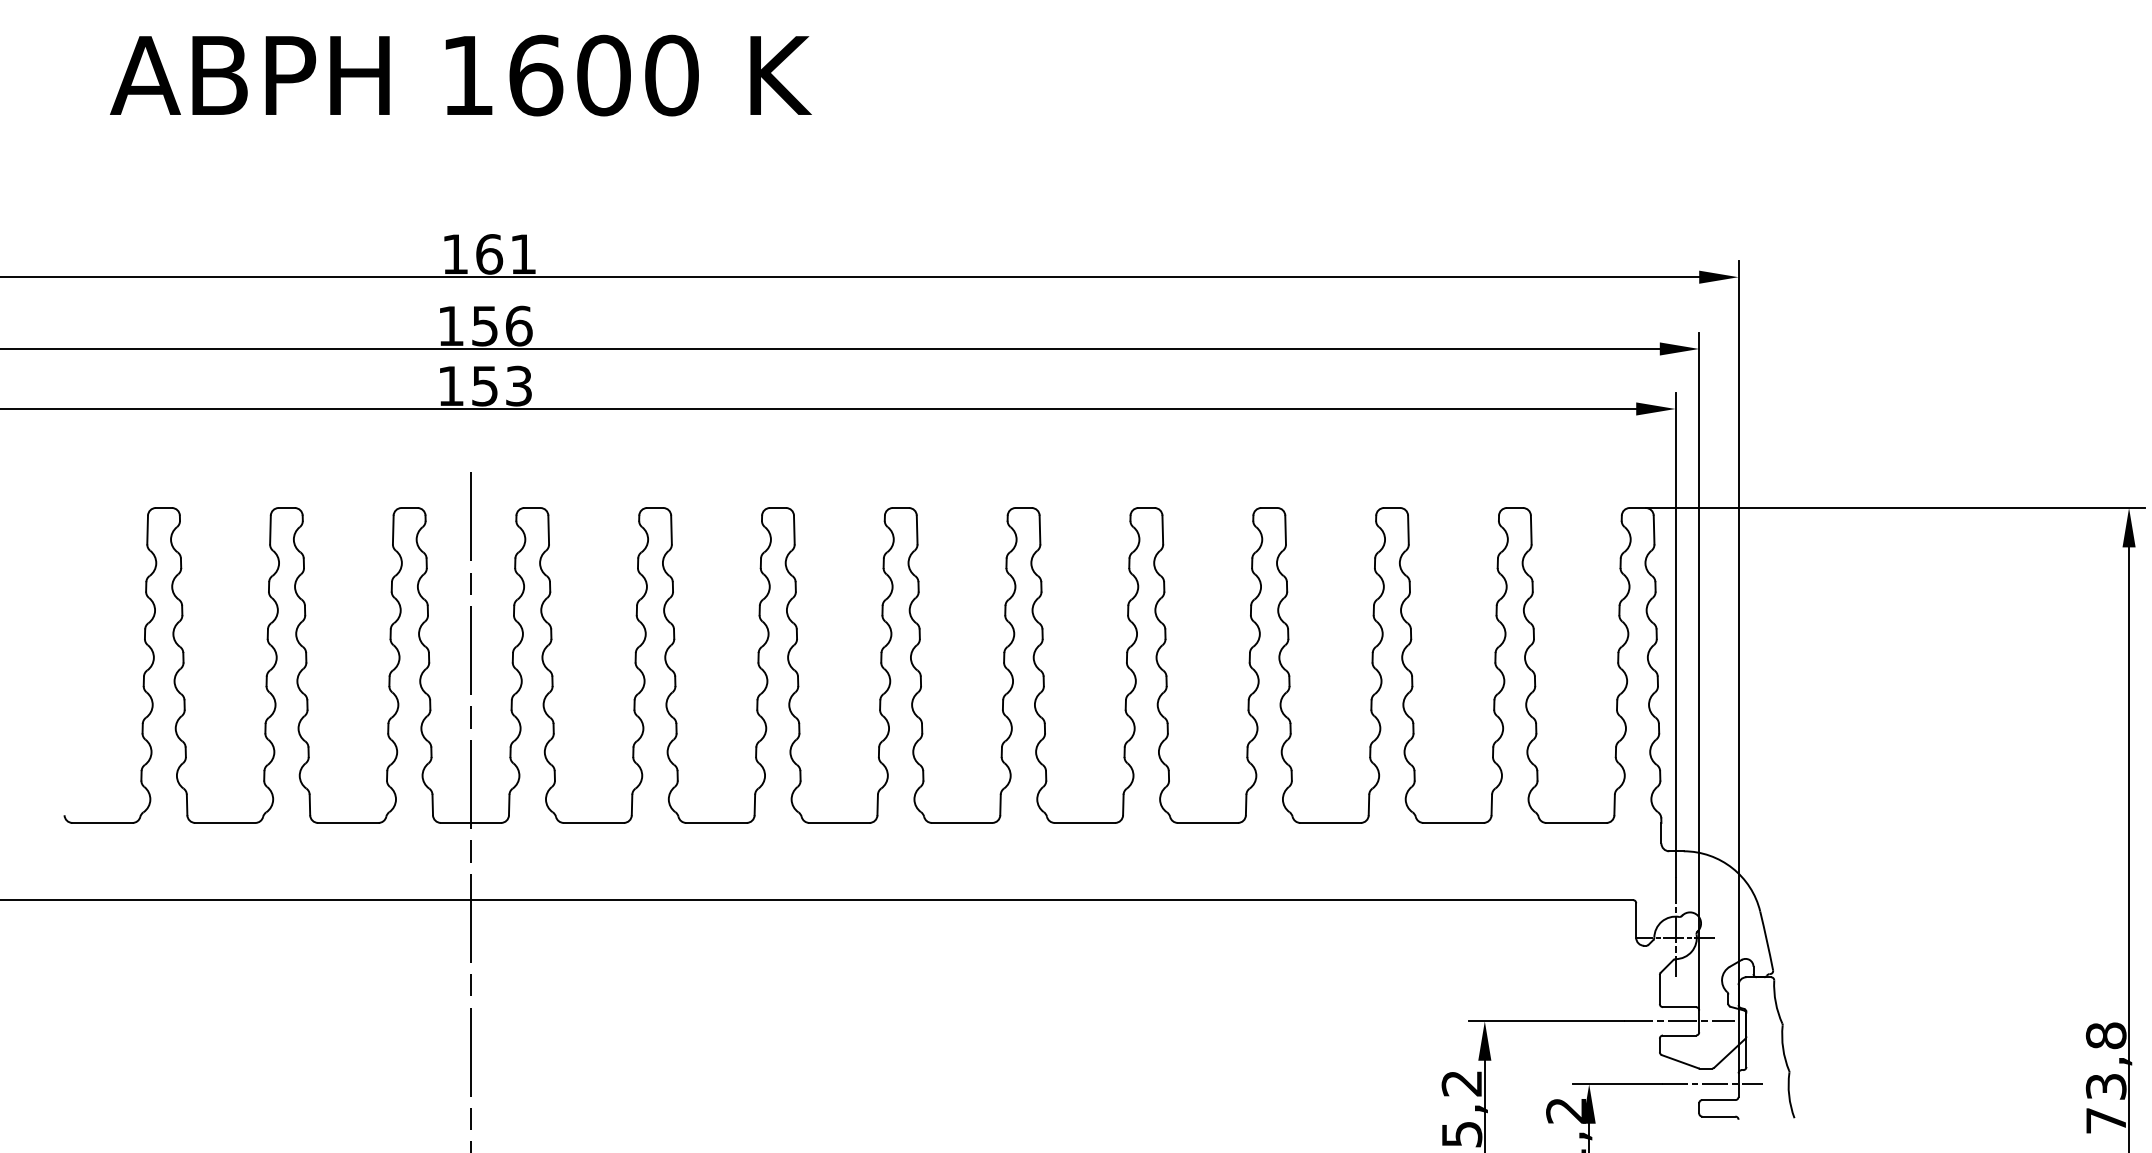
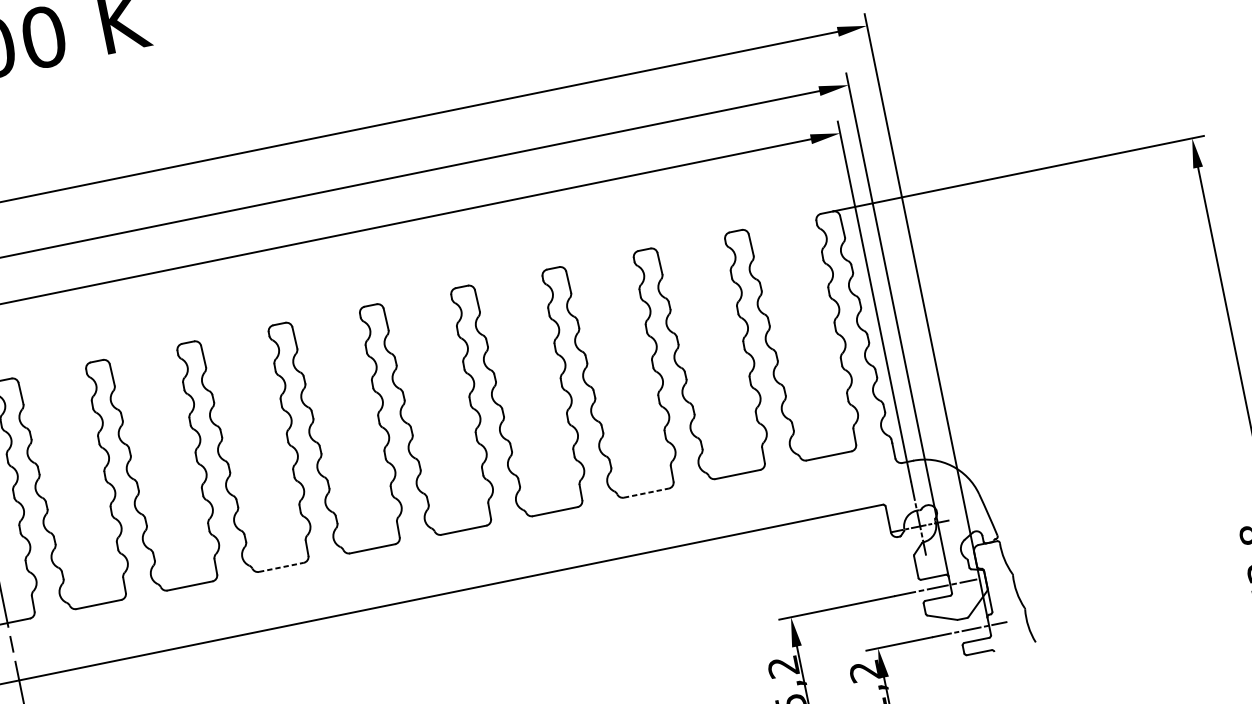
line: (839, 822) -> (281, 567), solid -> dashed
line: (1331, 822) -> (647, 492), solid -> dashed

